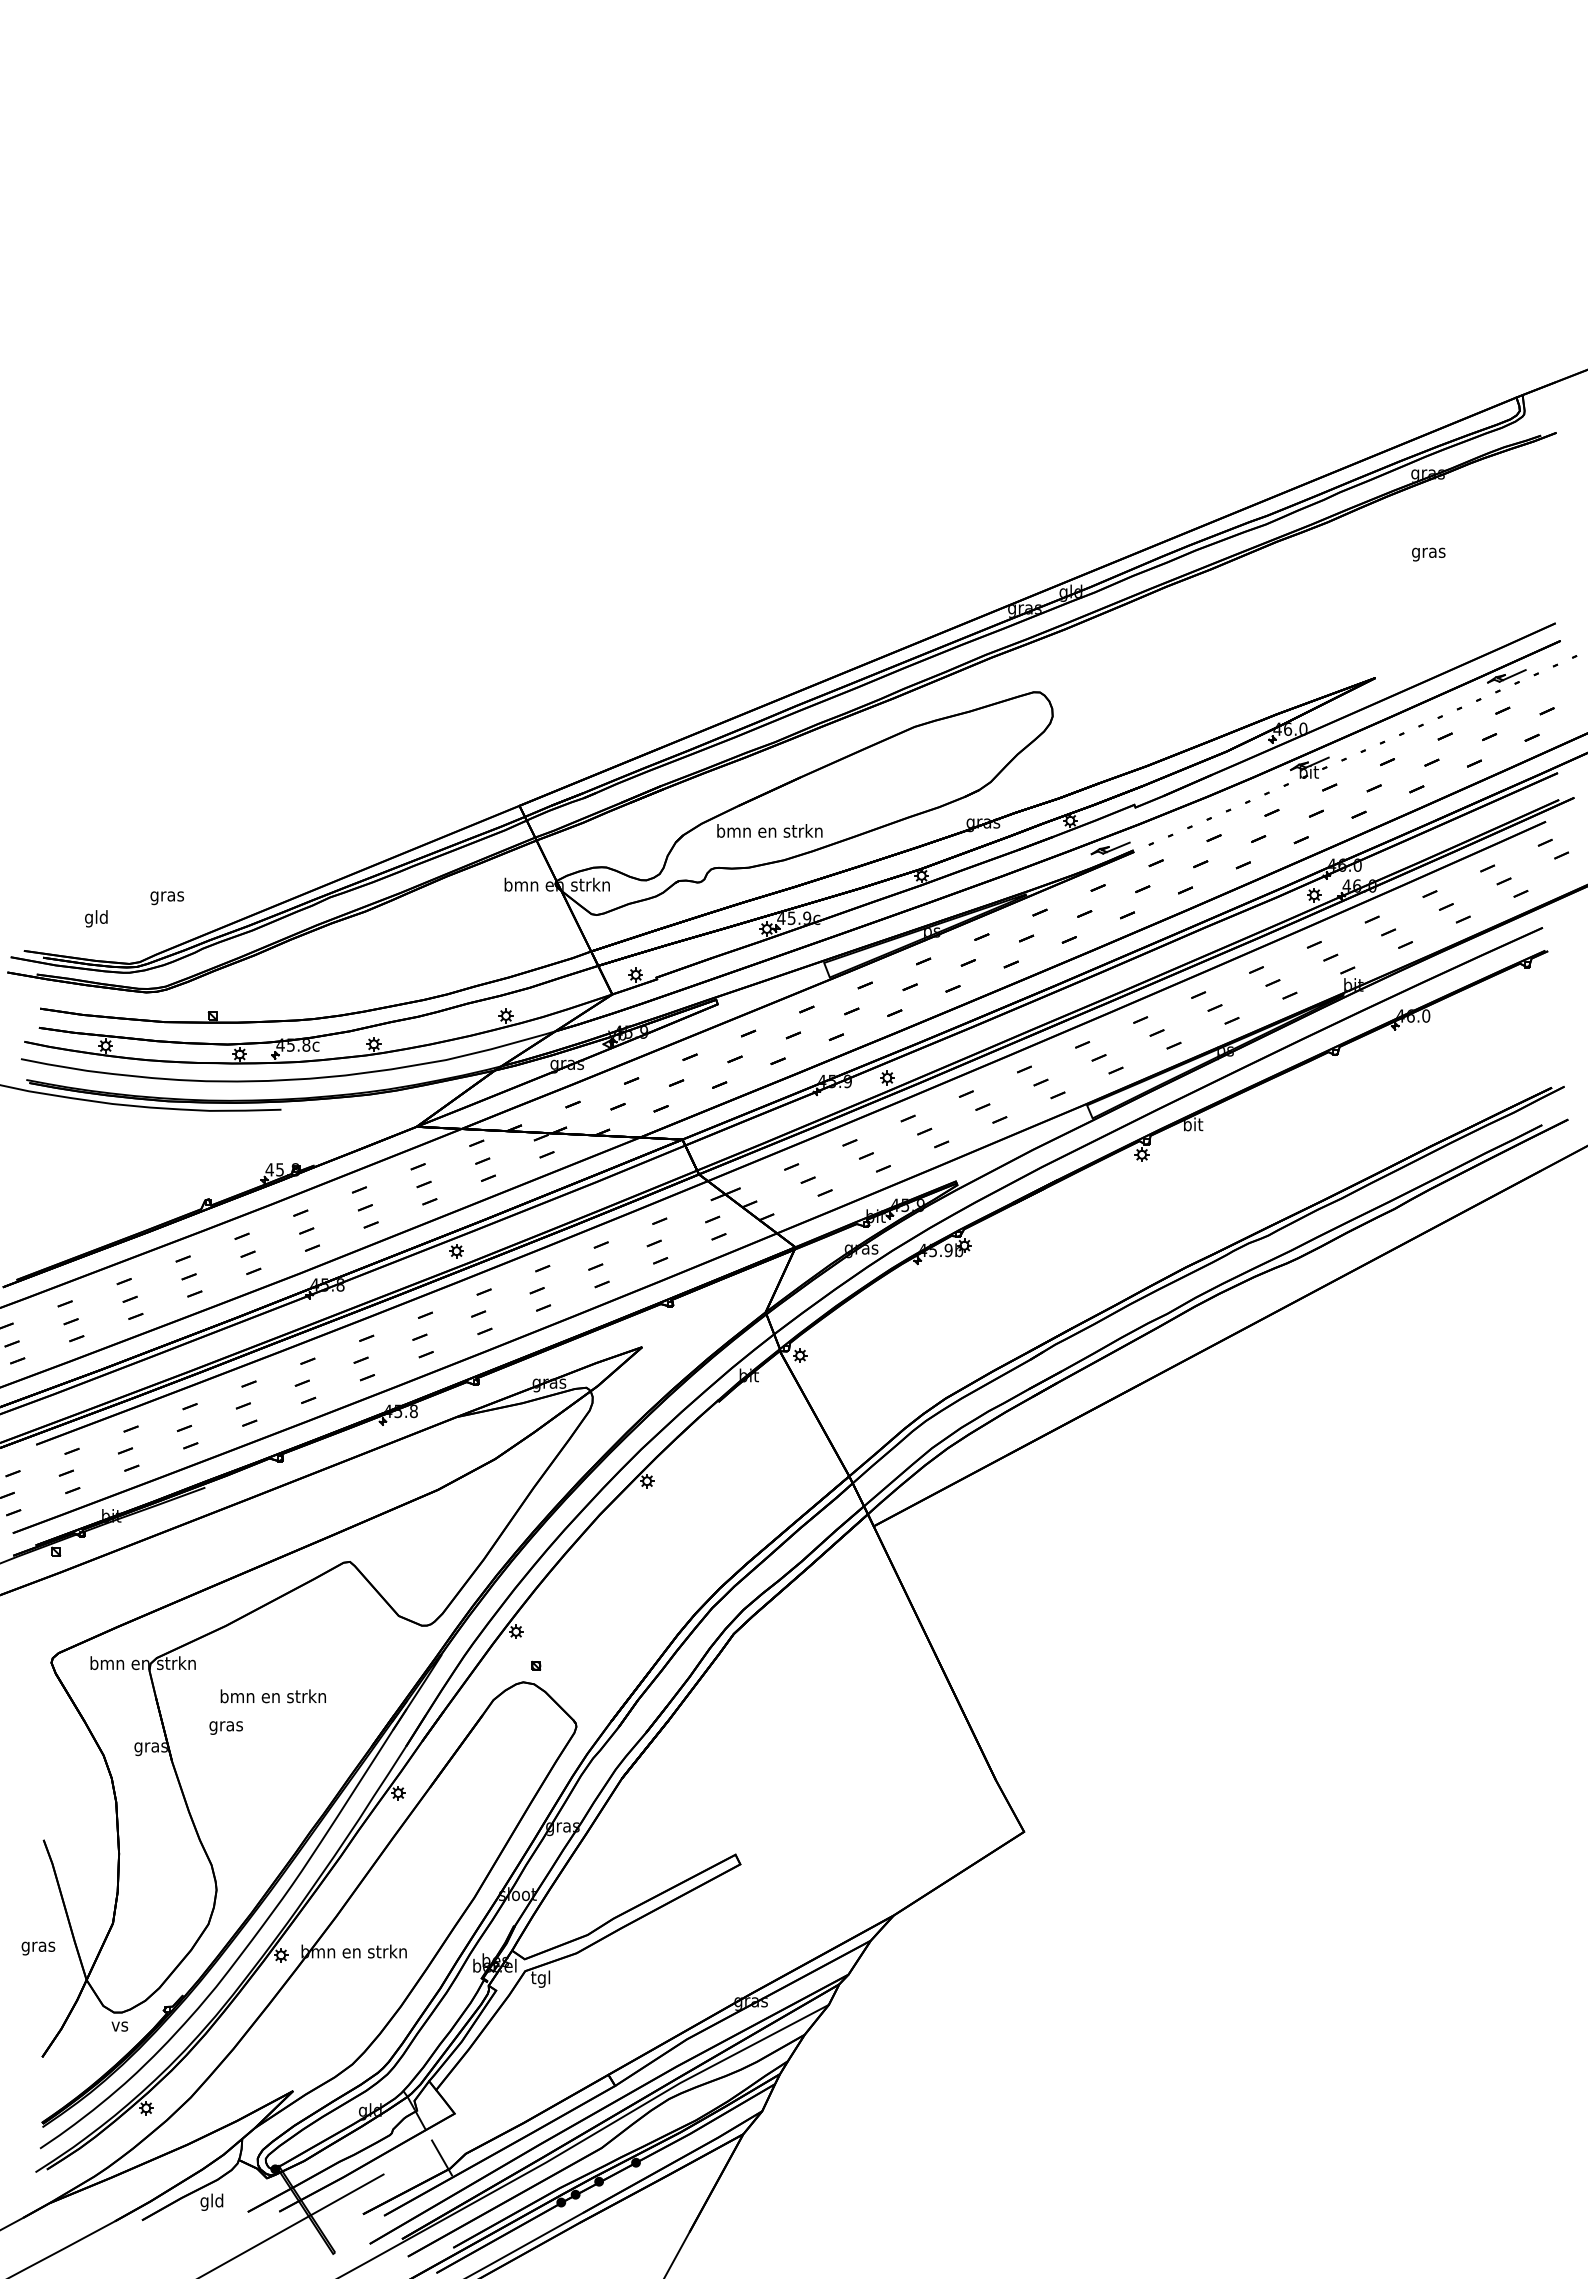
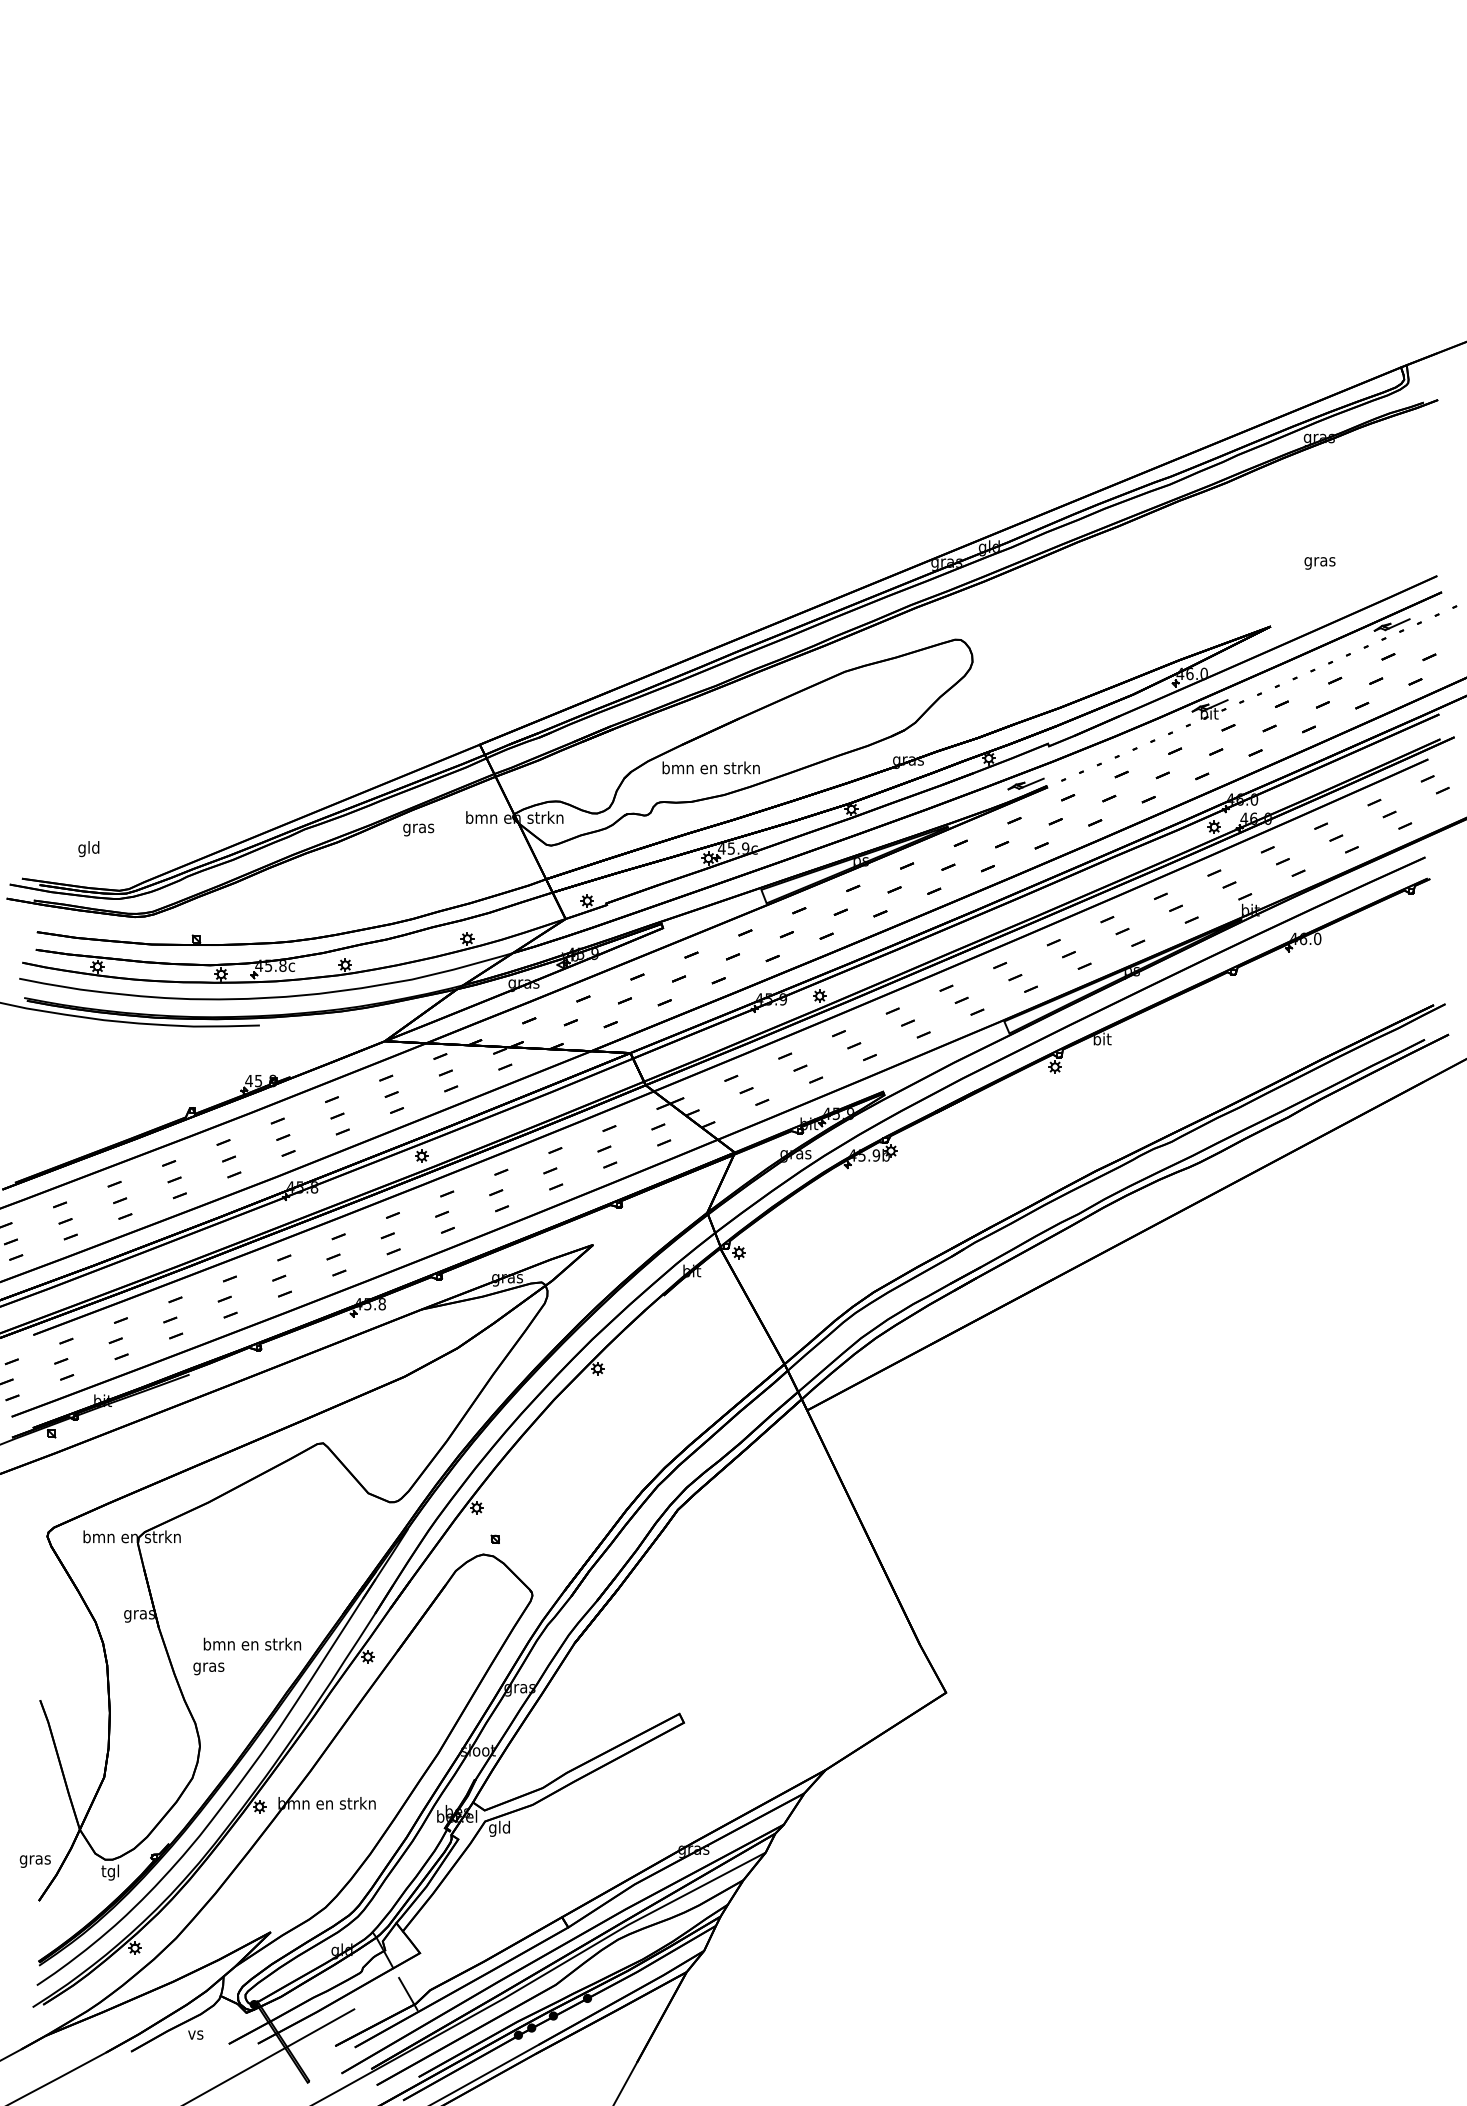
text: (1428, 554) -> (1319, 563), moved
text: (166, 898) -> (417, 830), moved
text: (272, 1696) -> (251, 1644), moved
text: (225, 1727) -> (208, 1668), moved
text: (38, 1948) -> (35, 1861), moved
text: (540, 1978) -> (499, 1828), tgl -> gld
text: (118, 2026) -> (109, 1872), vs -> tgl
text: (211, 2201) -> (195, 2034), gld -> vs

